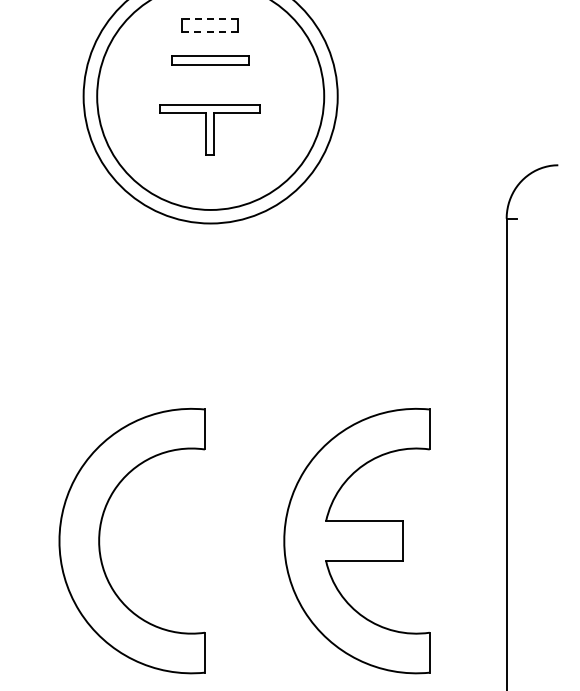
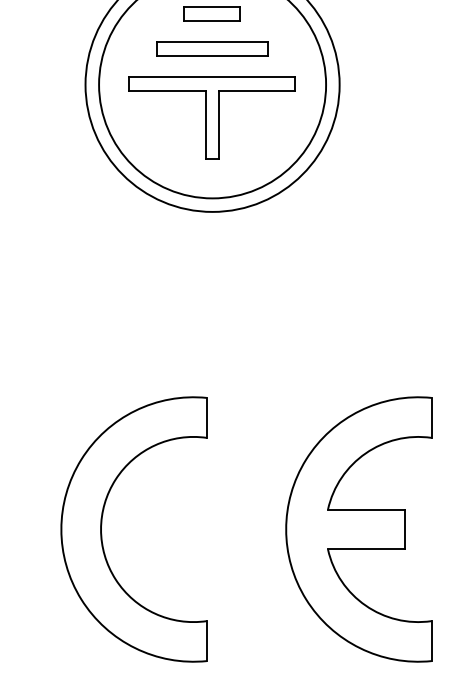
line: (209, 18) -> (211, 6), dashed -> solid
line: (210, 32) -> (212, 20), dashed -> solid
part: (210, 60) -> (212, 48), size x1.43
part: (209, 129) -> (211, 117), size x1.67

